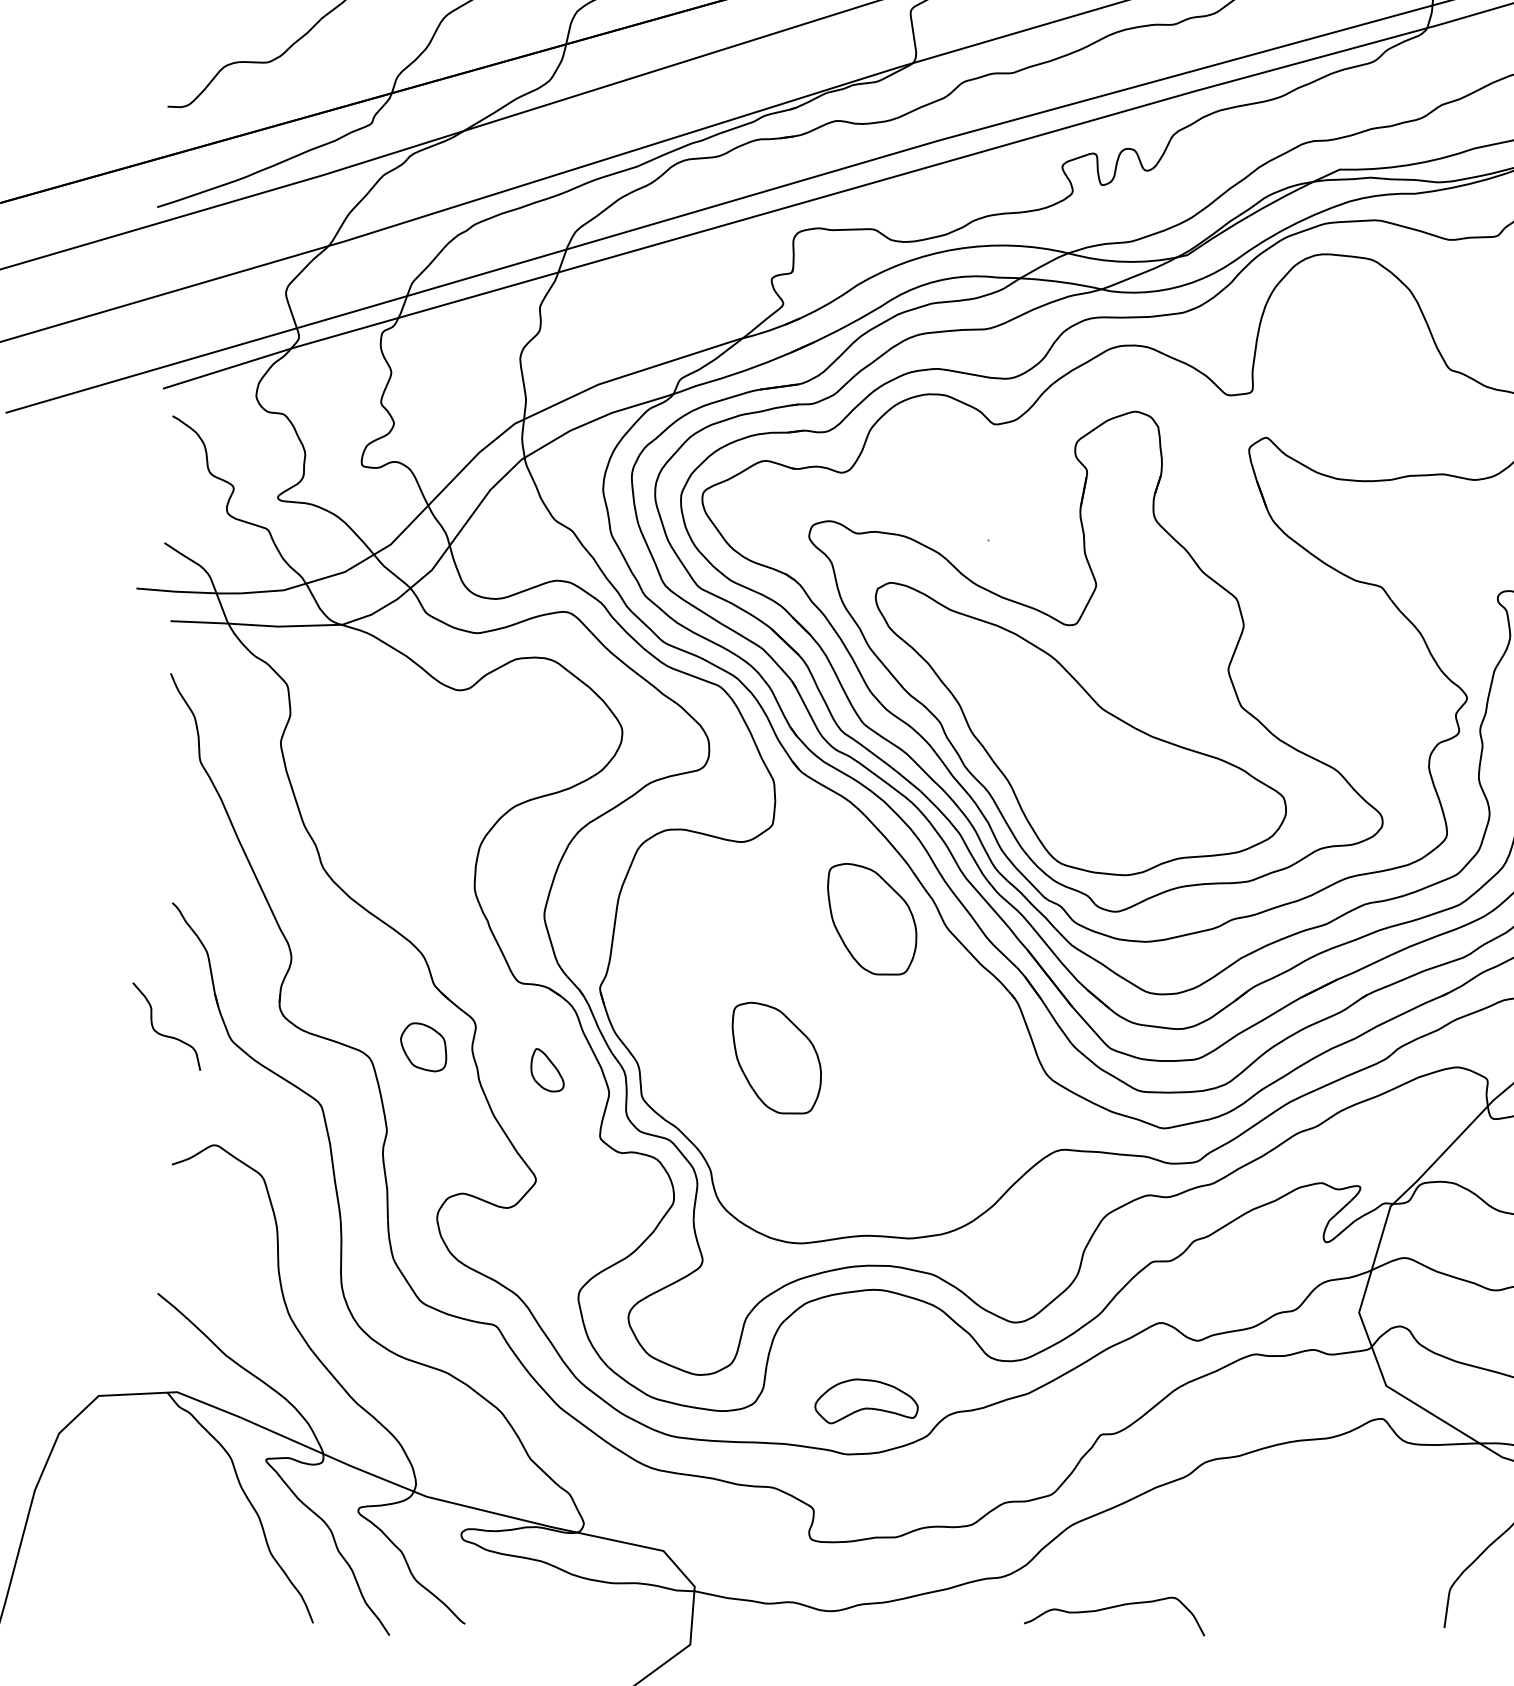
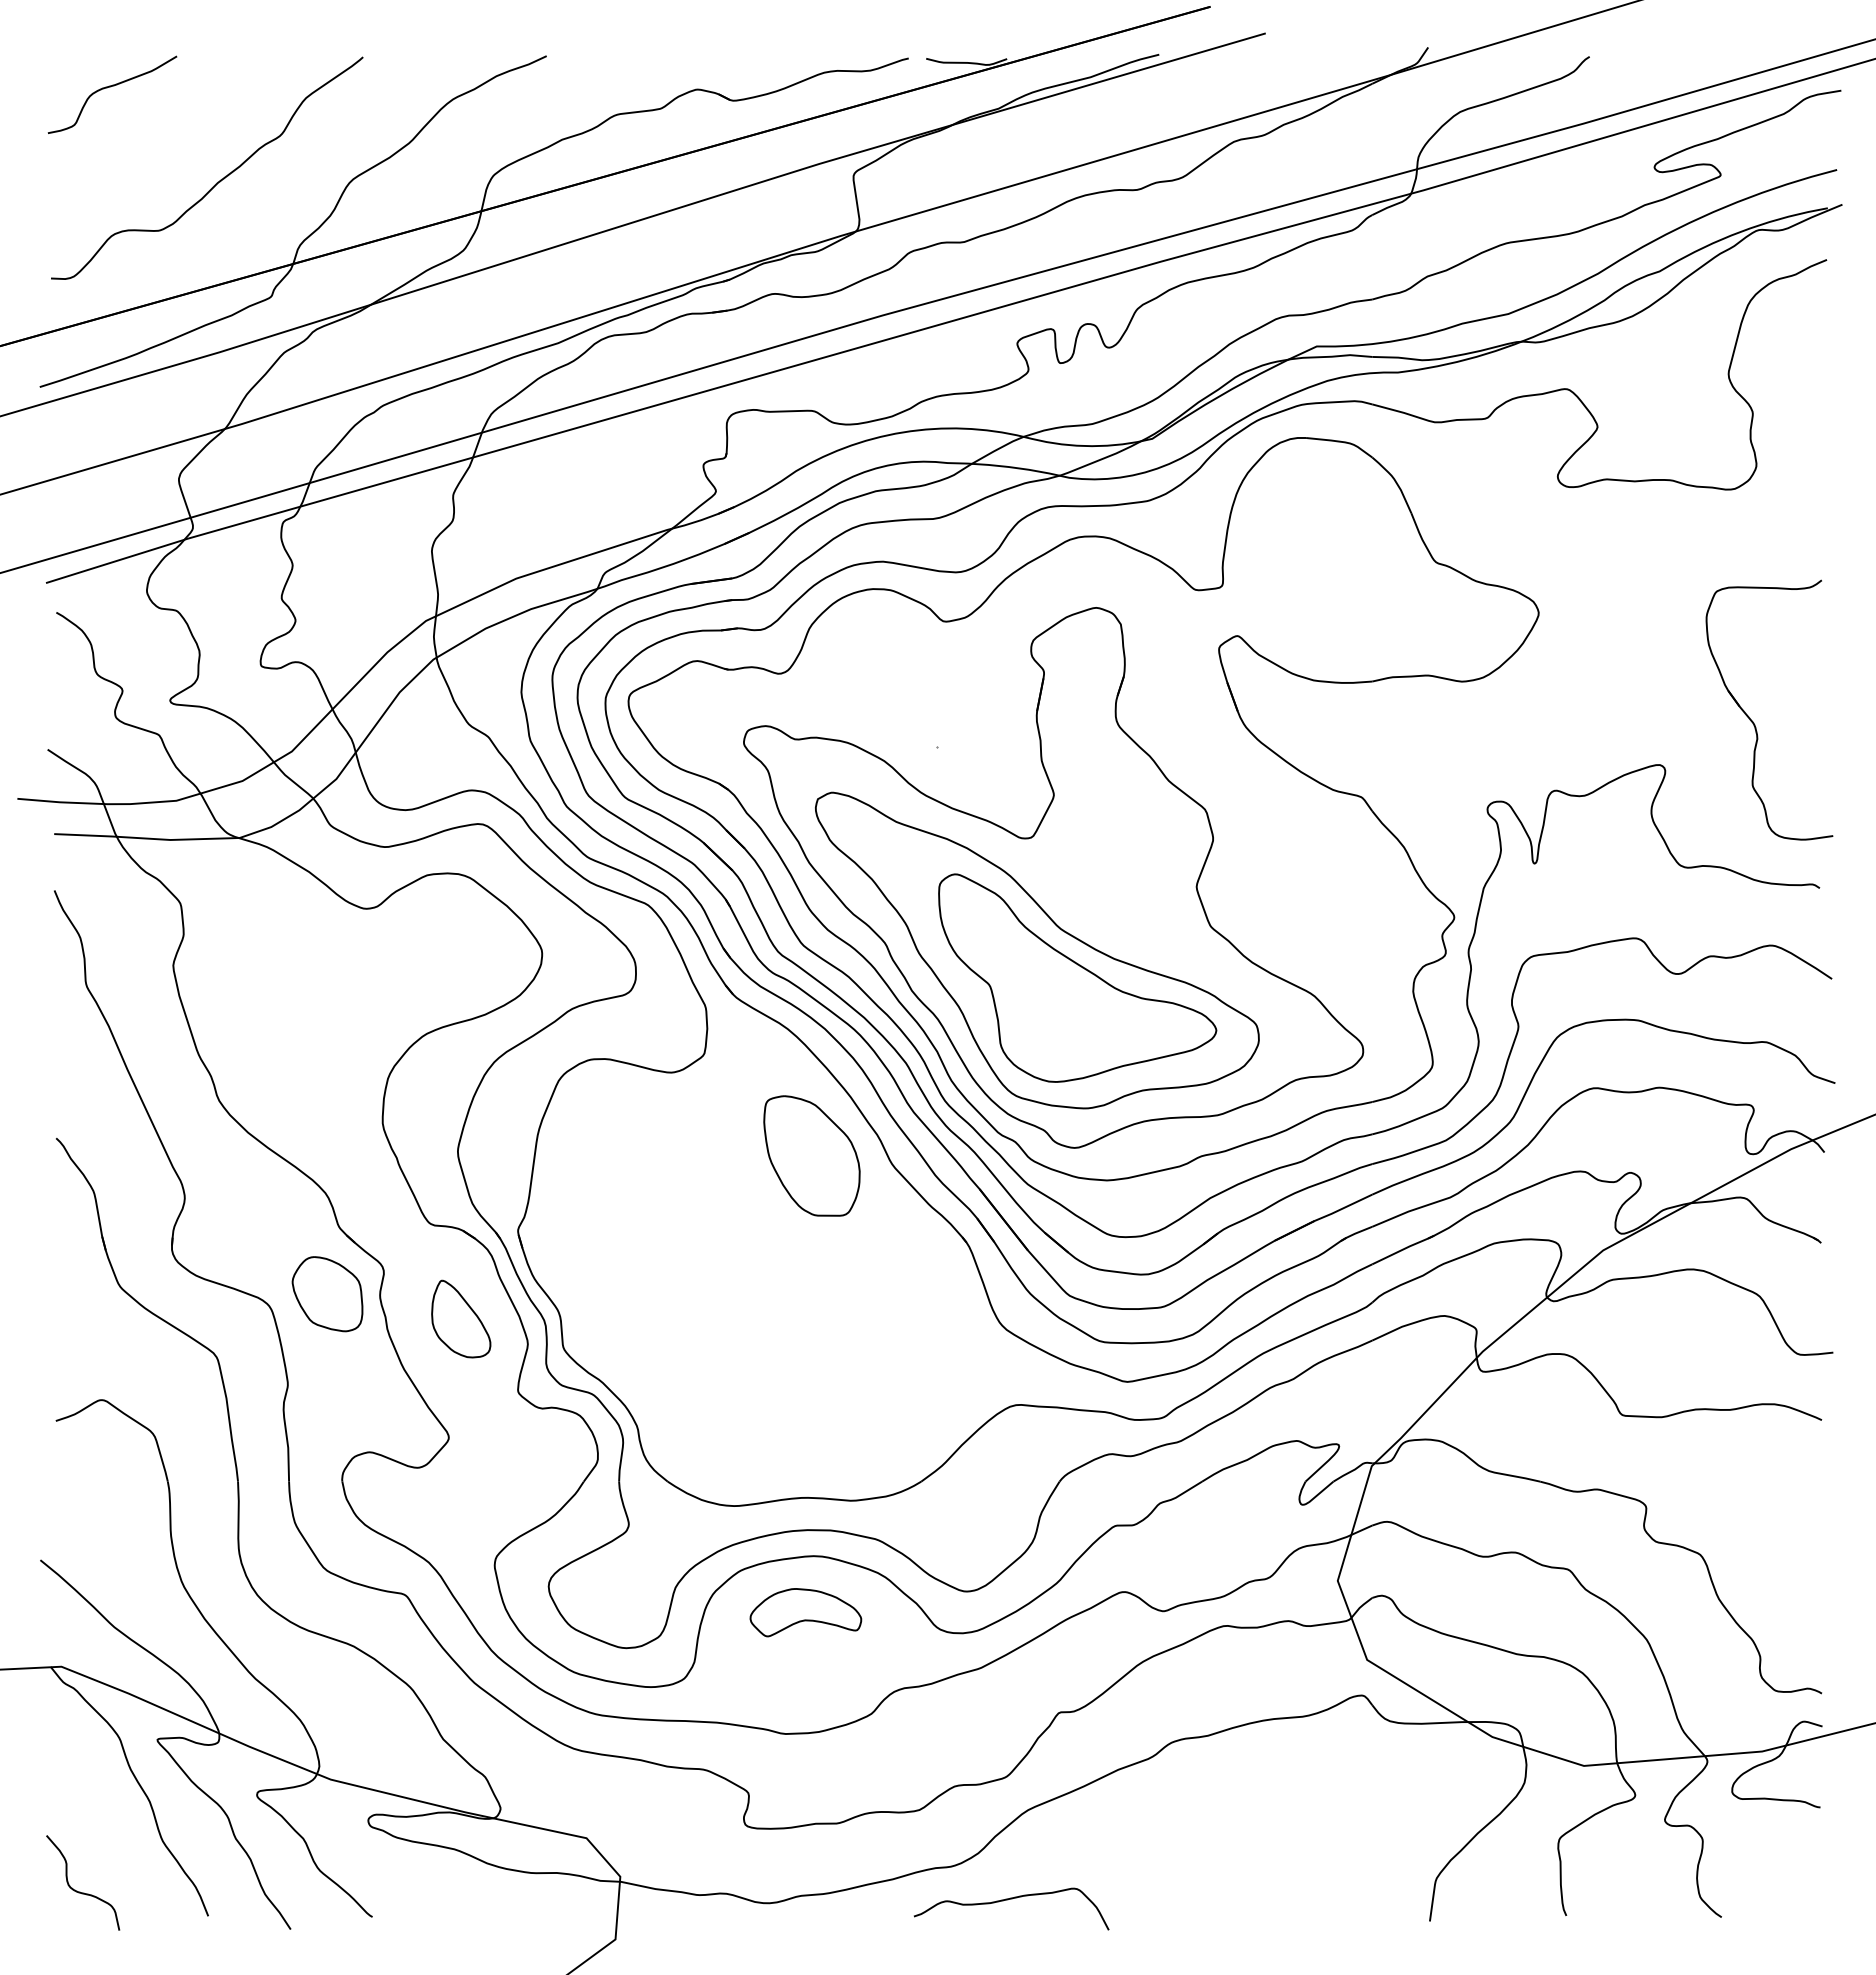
part: (1118, 753) -> (1077, 977), added
curve: (164, 1034) -> (80, 1891), moved
part: (423, 1047) -> (327, 1294), size x1.43
part: (776, 1057) -> (708, 1305), removed
part: (547, 1069) -> (461, 1318), size x1.67
part: (866, 1401) -> (805, 1612), moved
curve: (1111, 1608) -> (1008, 1900), moved

